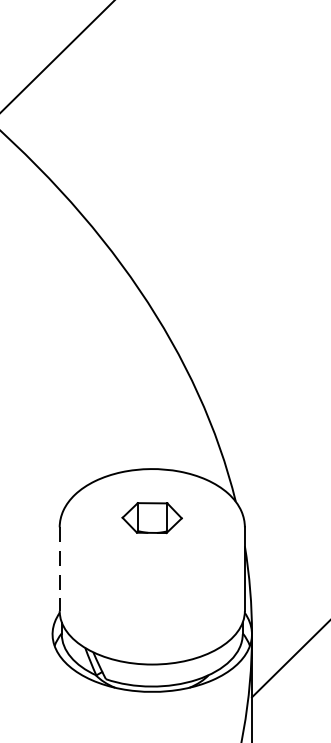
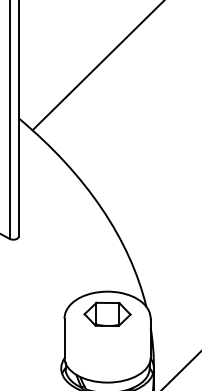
part: (152, 518) -> (107, 314), size x1.67
line: (59, 569) -> (64, 338), dashed -> solid

